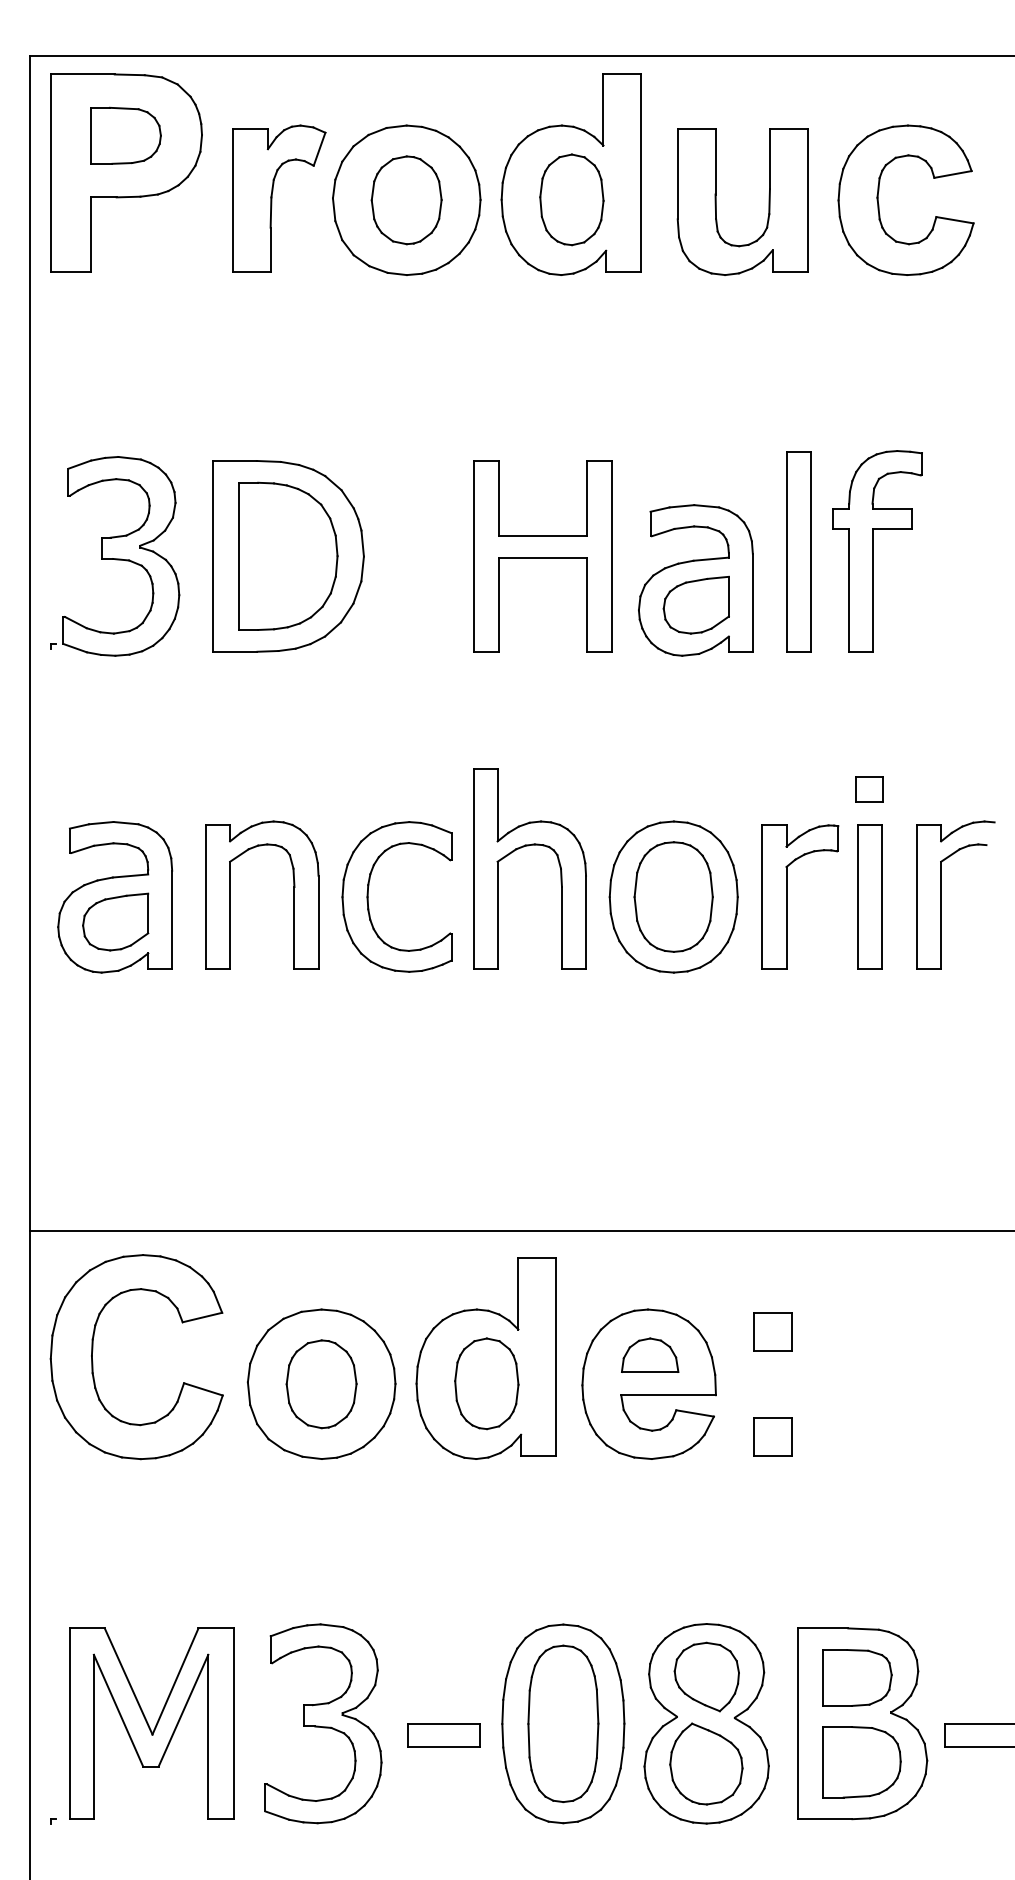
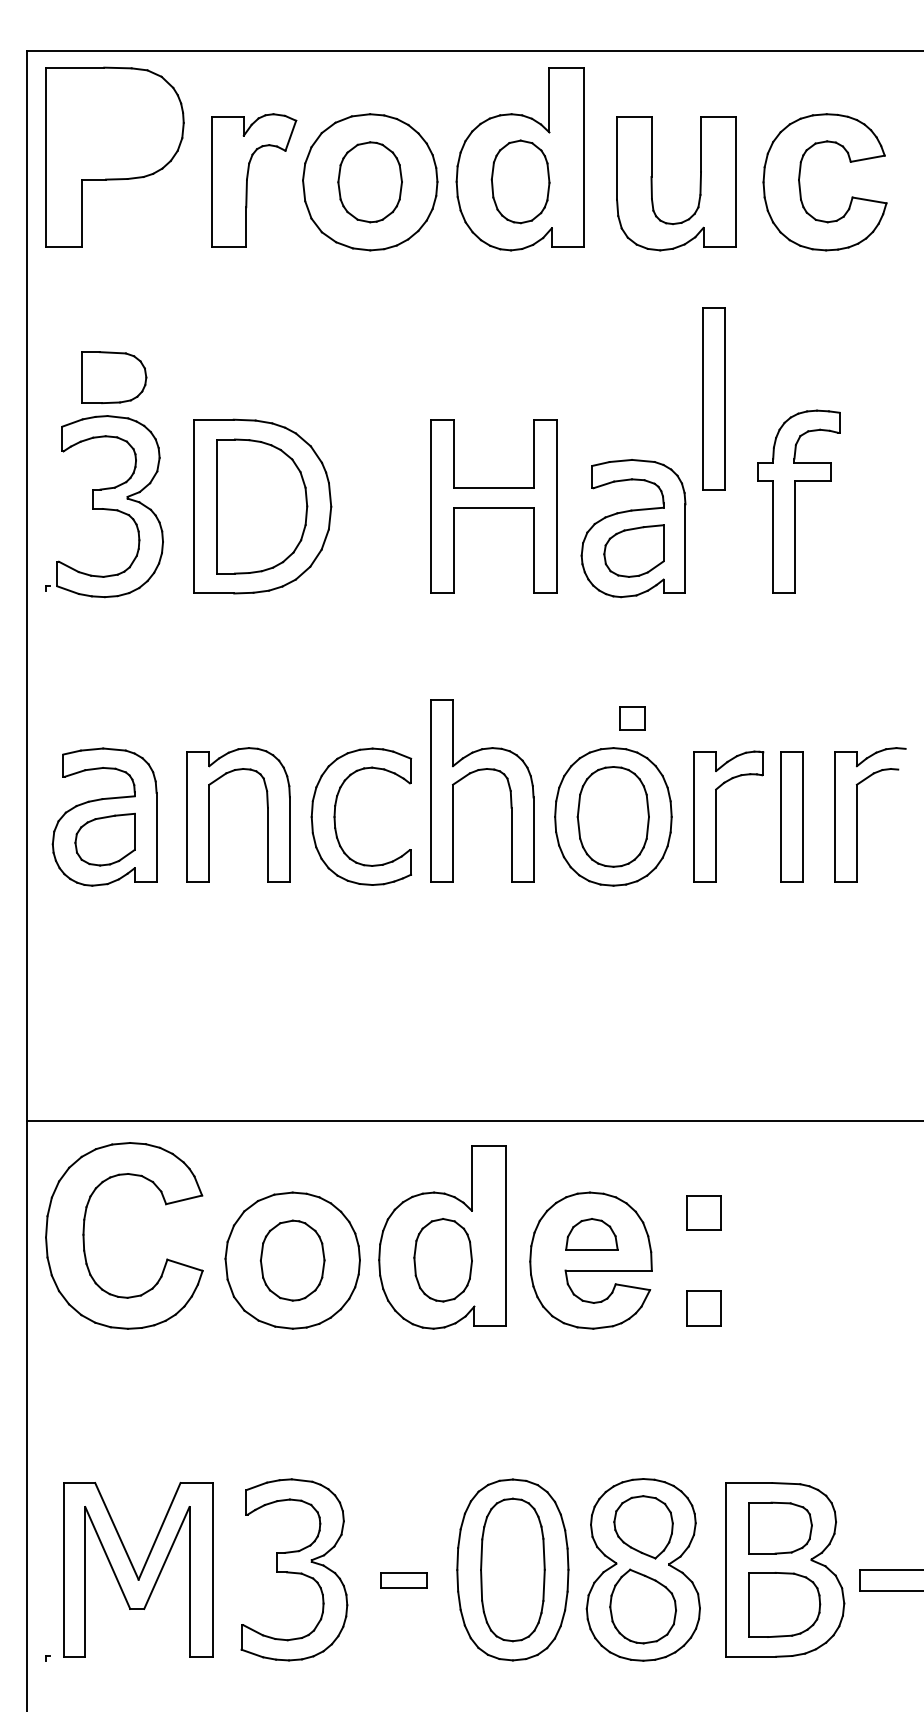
part: (125, 135) -> (114, 377), moved
part: (798, 551) -> (713, 398), moved
part: (869, 789) -> (632, 718), moved
part: (443, 1735) -> (403, 1580), size x0.7

